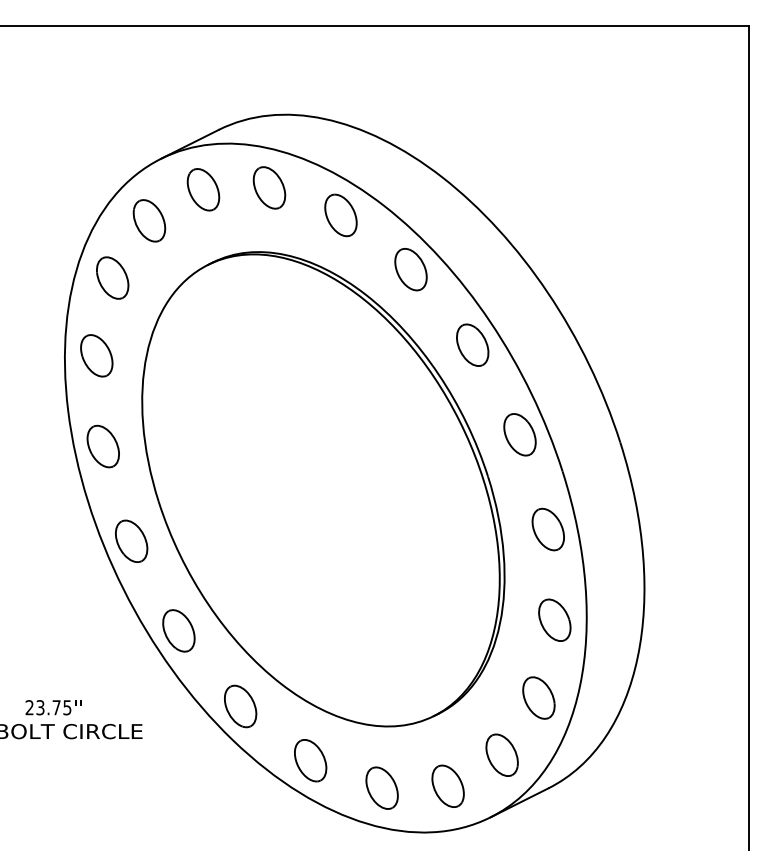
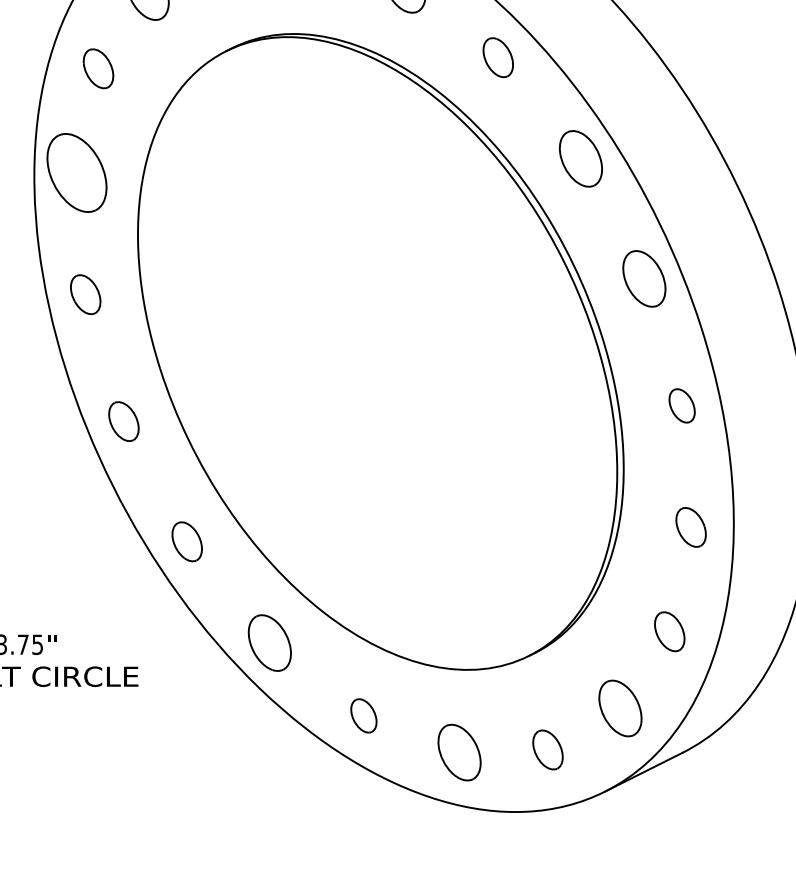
part: (410, 269) -> (497, 57), size x0.7
part: (112, 277) -> (98, 68), size x0.7
part: (96, 355) -> (76, 172), size x1.4
part: (102, 446) -> (84, 294), size x0.7
part: (547, 529) -> (681, 405), size x0.6
part: (131, 540) -> (123, 420), size x0.7
part: (554, 619) -> (690, 526), size x0.7
part: (178, 630) -> (186, 541), size x0.7
part: (538, 697) -> (669, 631), size x0.7
part: (310, 760) -> (363, 715), size x0.6
part: (447, 785) -> (547, 748), size x0.7

